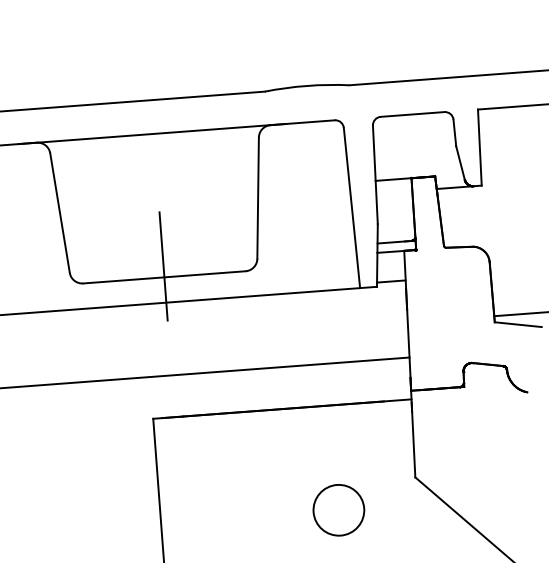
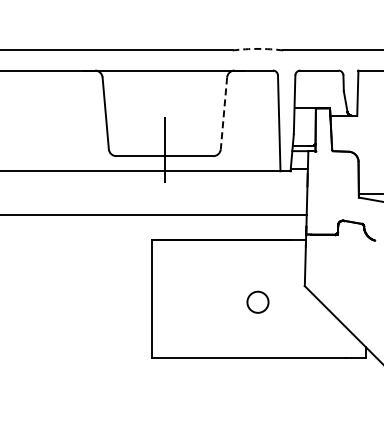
arc: (306, 85) -> (257, 48), solid -> dashed
line: (257, 198) -> (223, 113), solid -> dashed
circle: (338, 510) -> (257, 302), size x0.7

